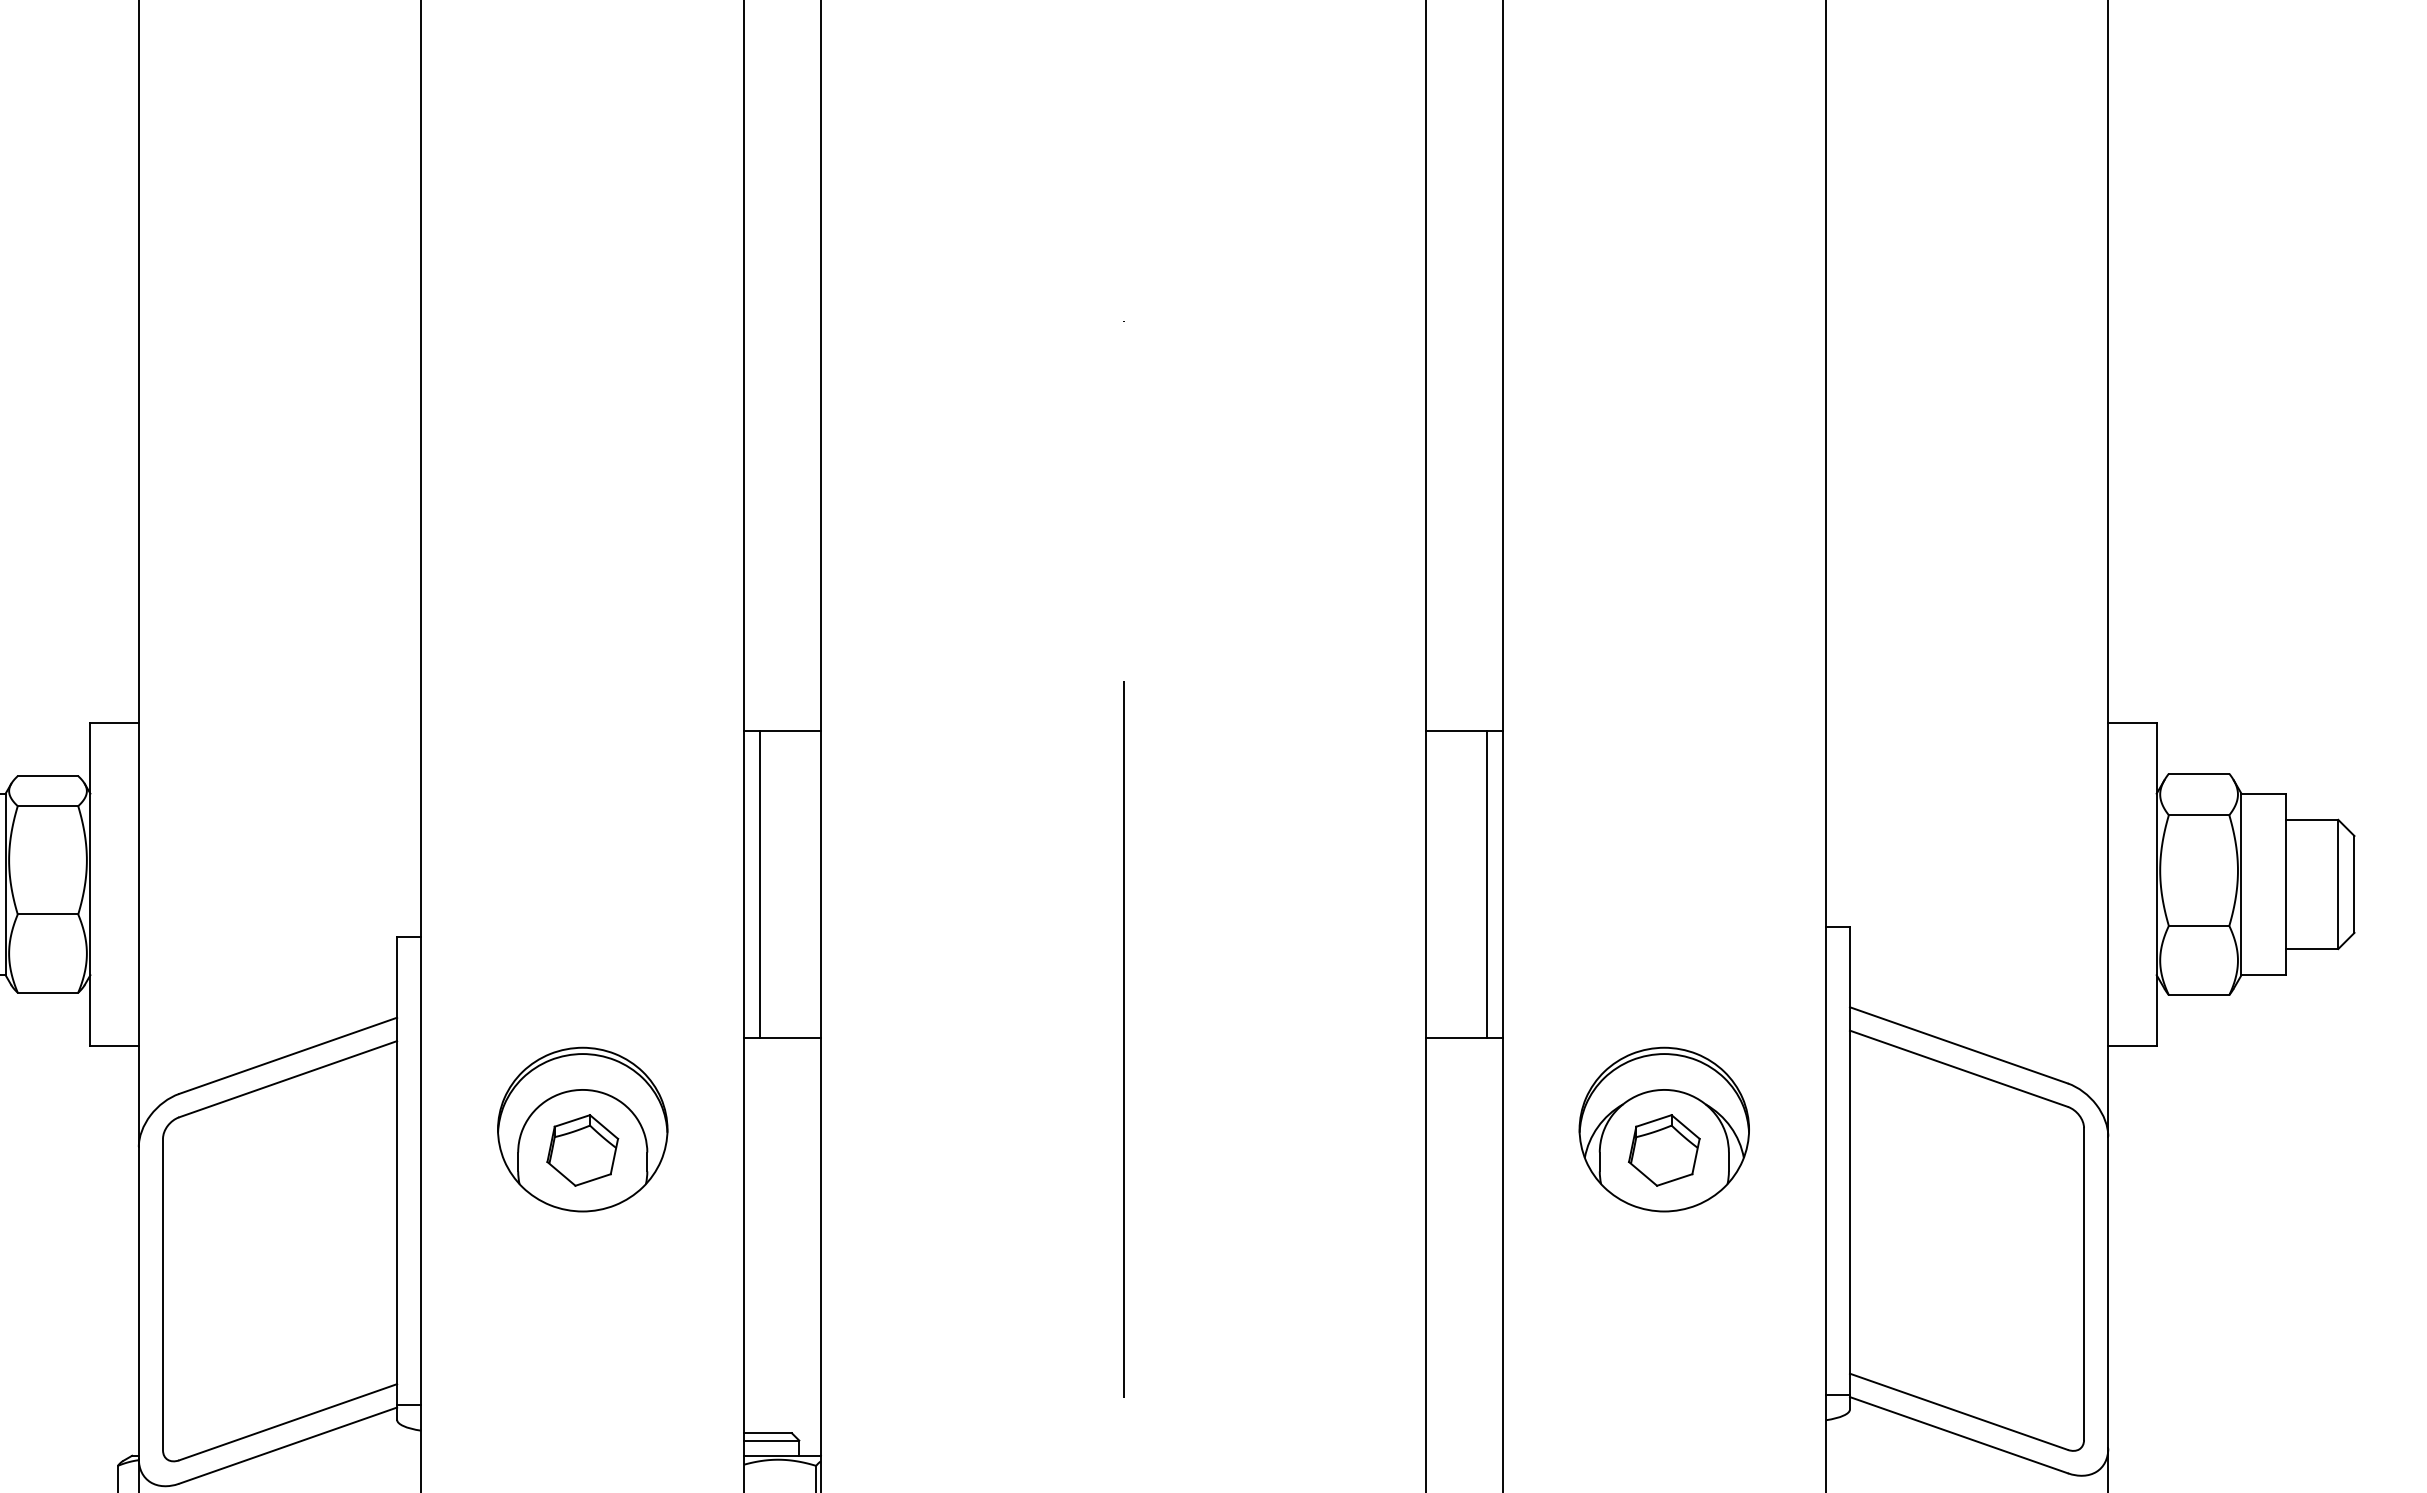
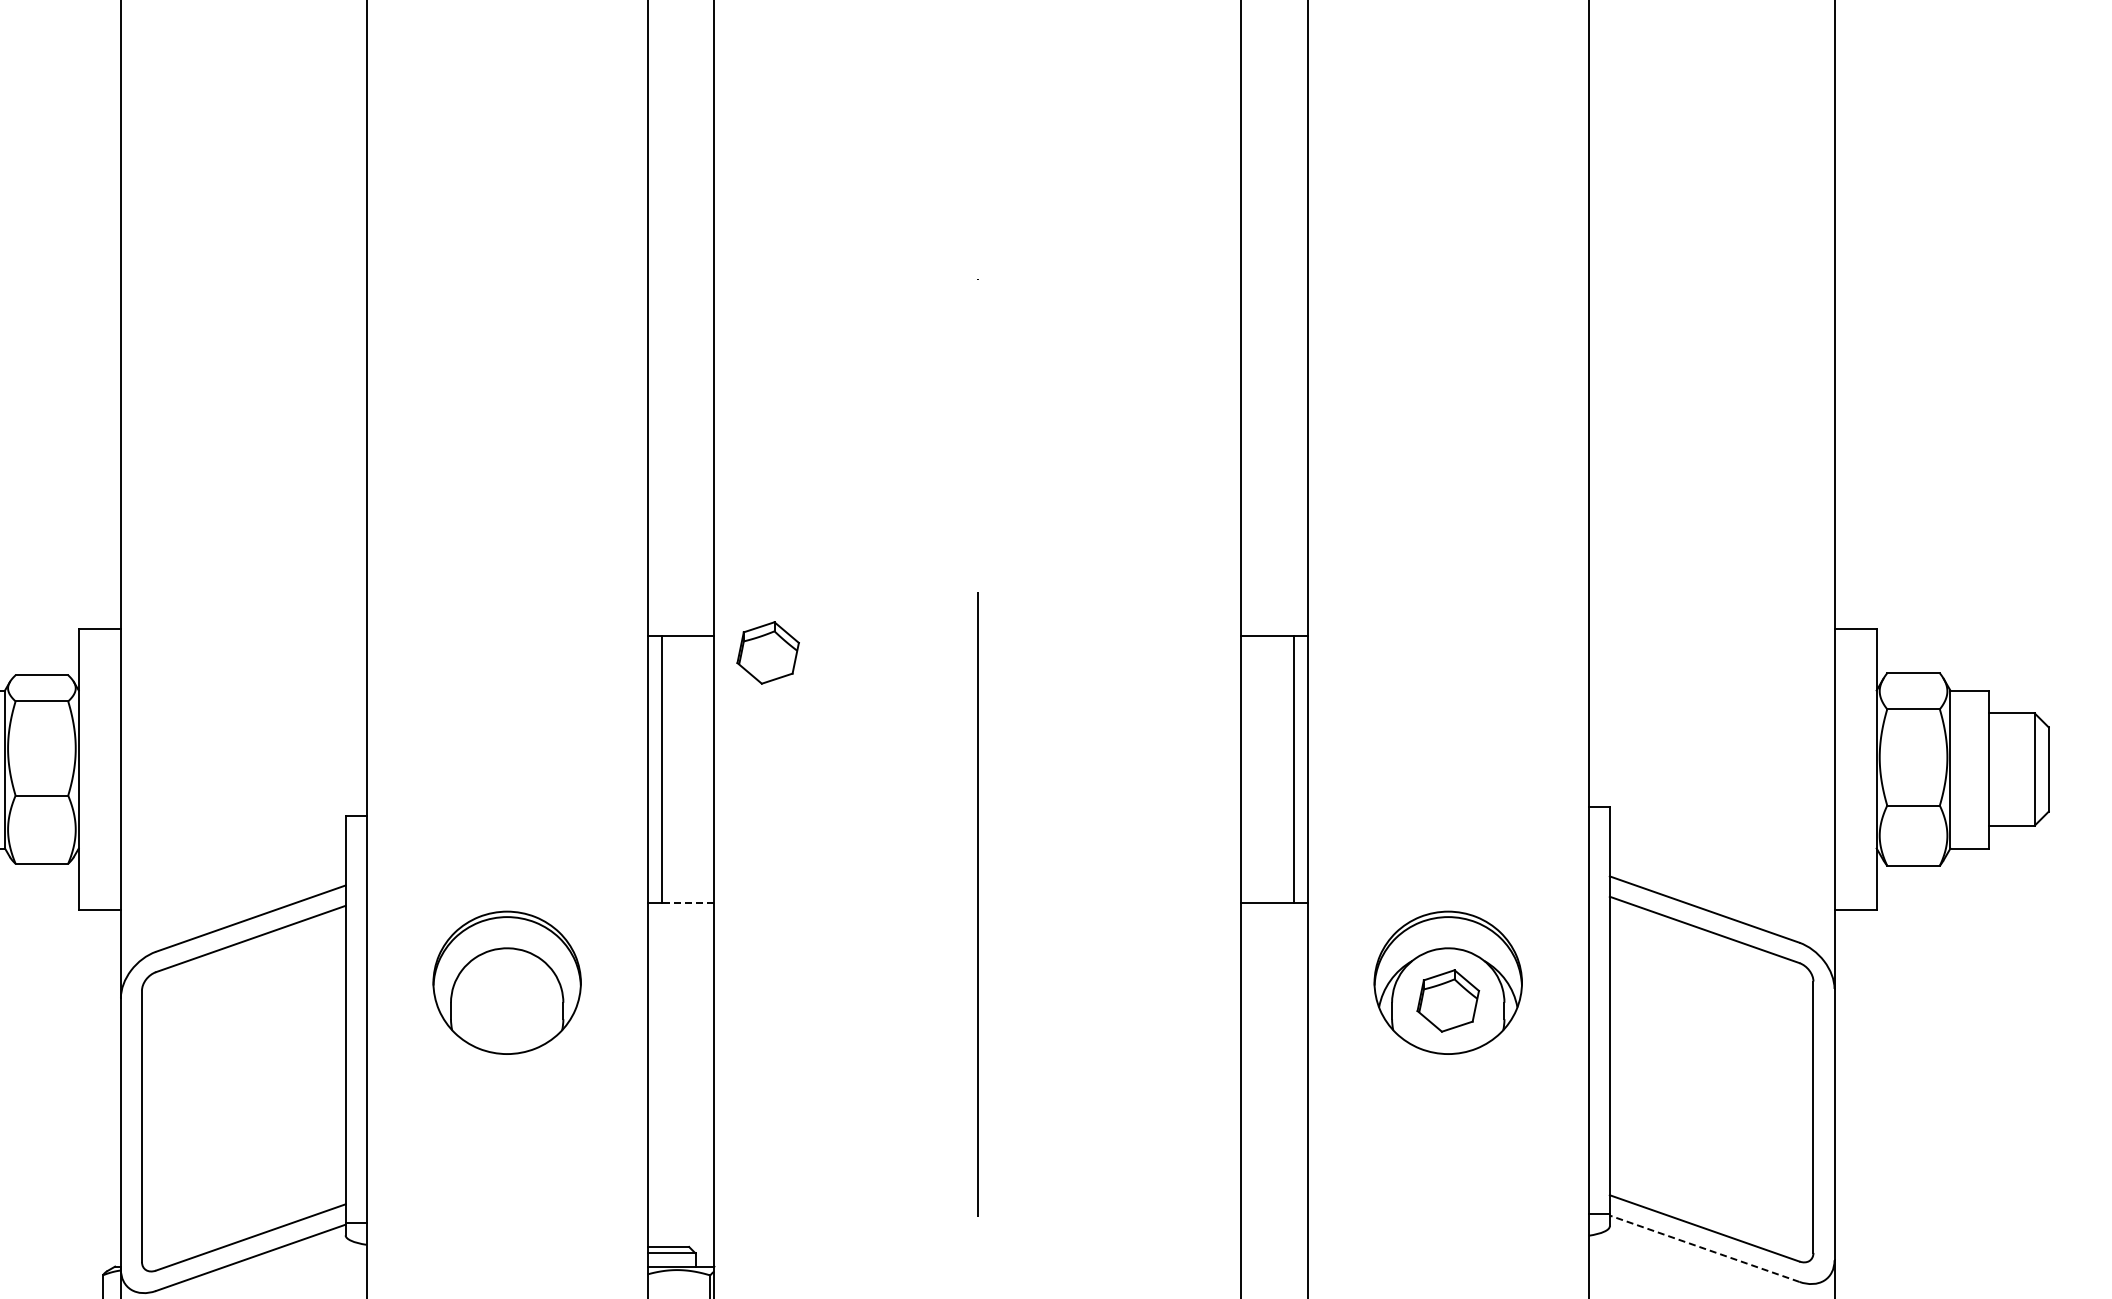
line: (789, 1037) -> (687, 902), solid -> dashed
part: (581, 1149) -> (767, 652), moved
line: (1958, 1434) -> (1704, 1248), solid -> dashed

